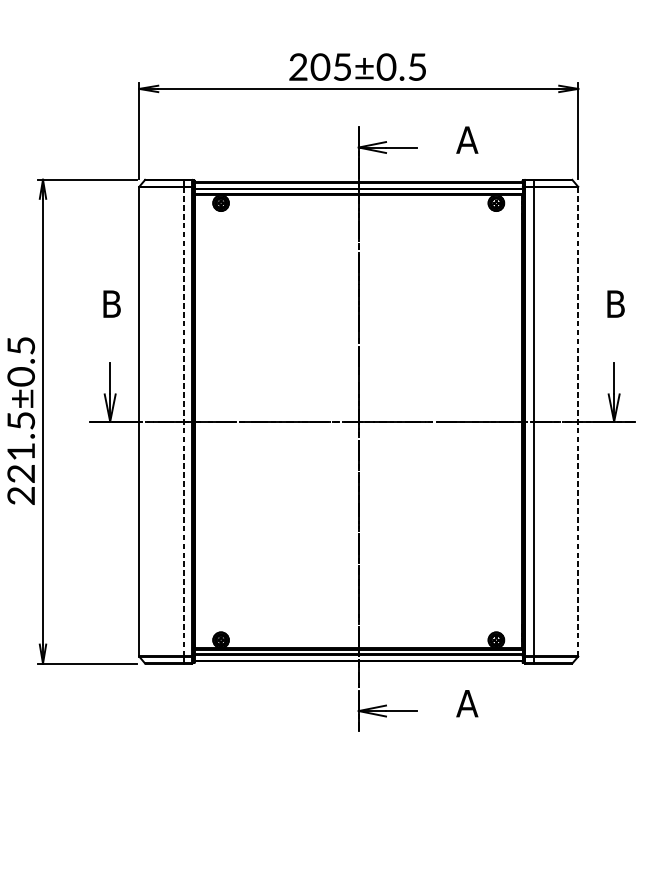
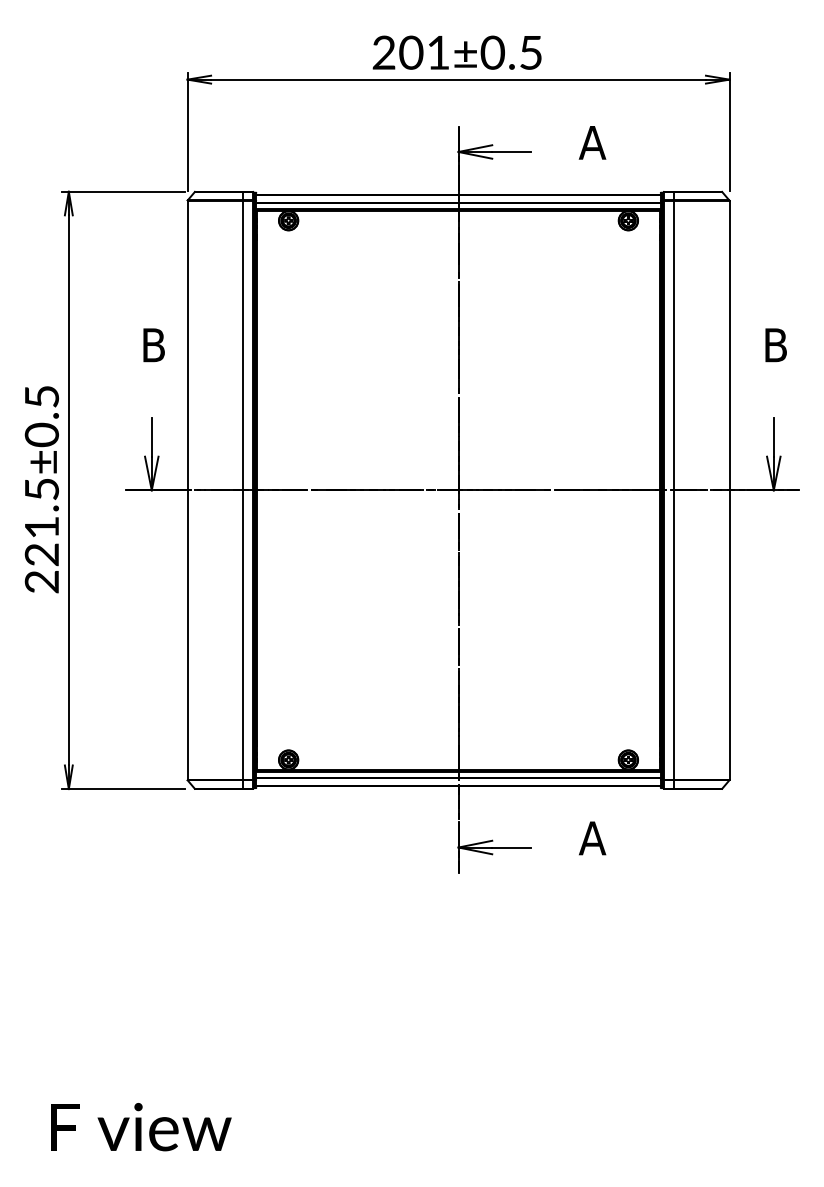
text: (341, 66) -> (437, 52), 205±0.5 -> 201±0.5
line: (183, 420) -> (242, 489), dashed -> solid
line: (578, 420) -> (729, 489), dashed -> solid

